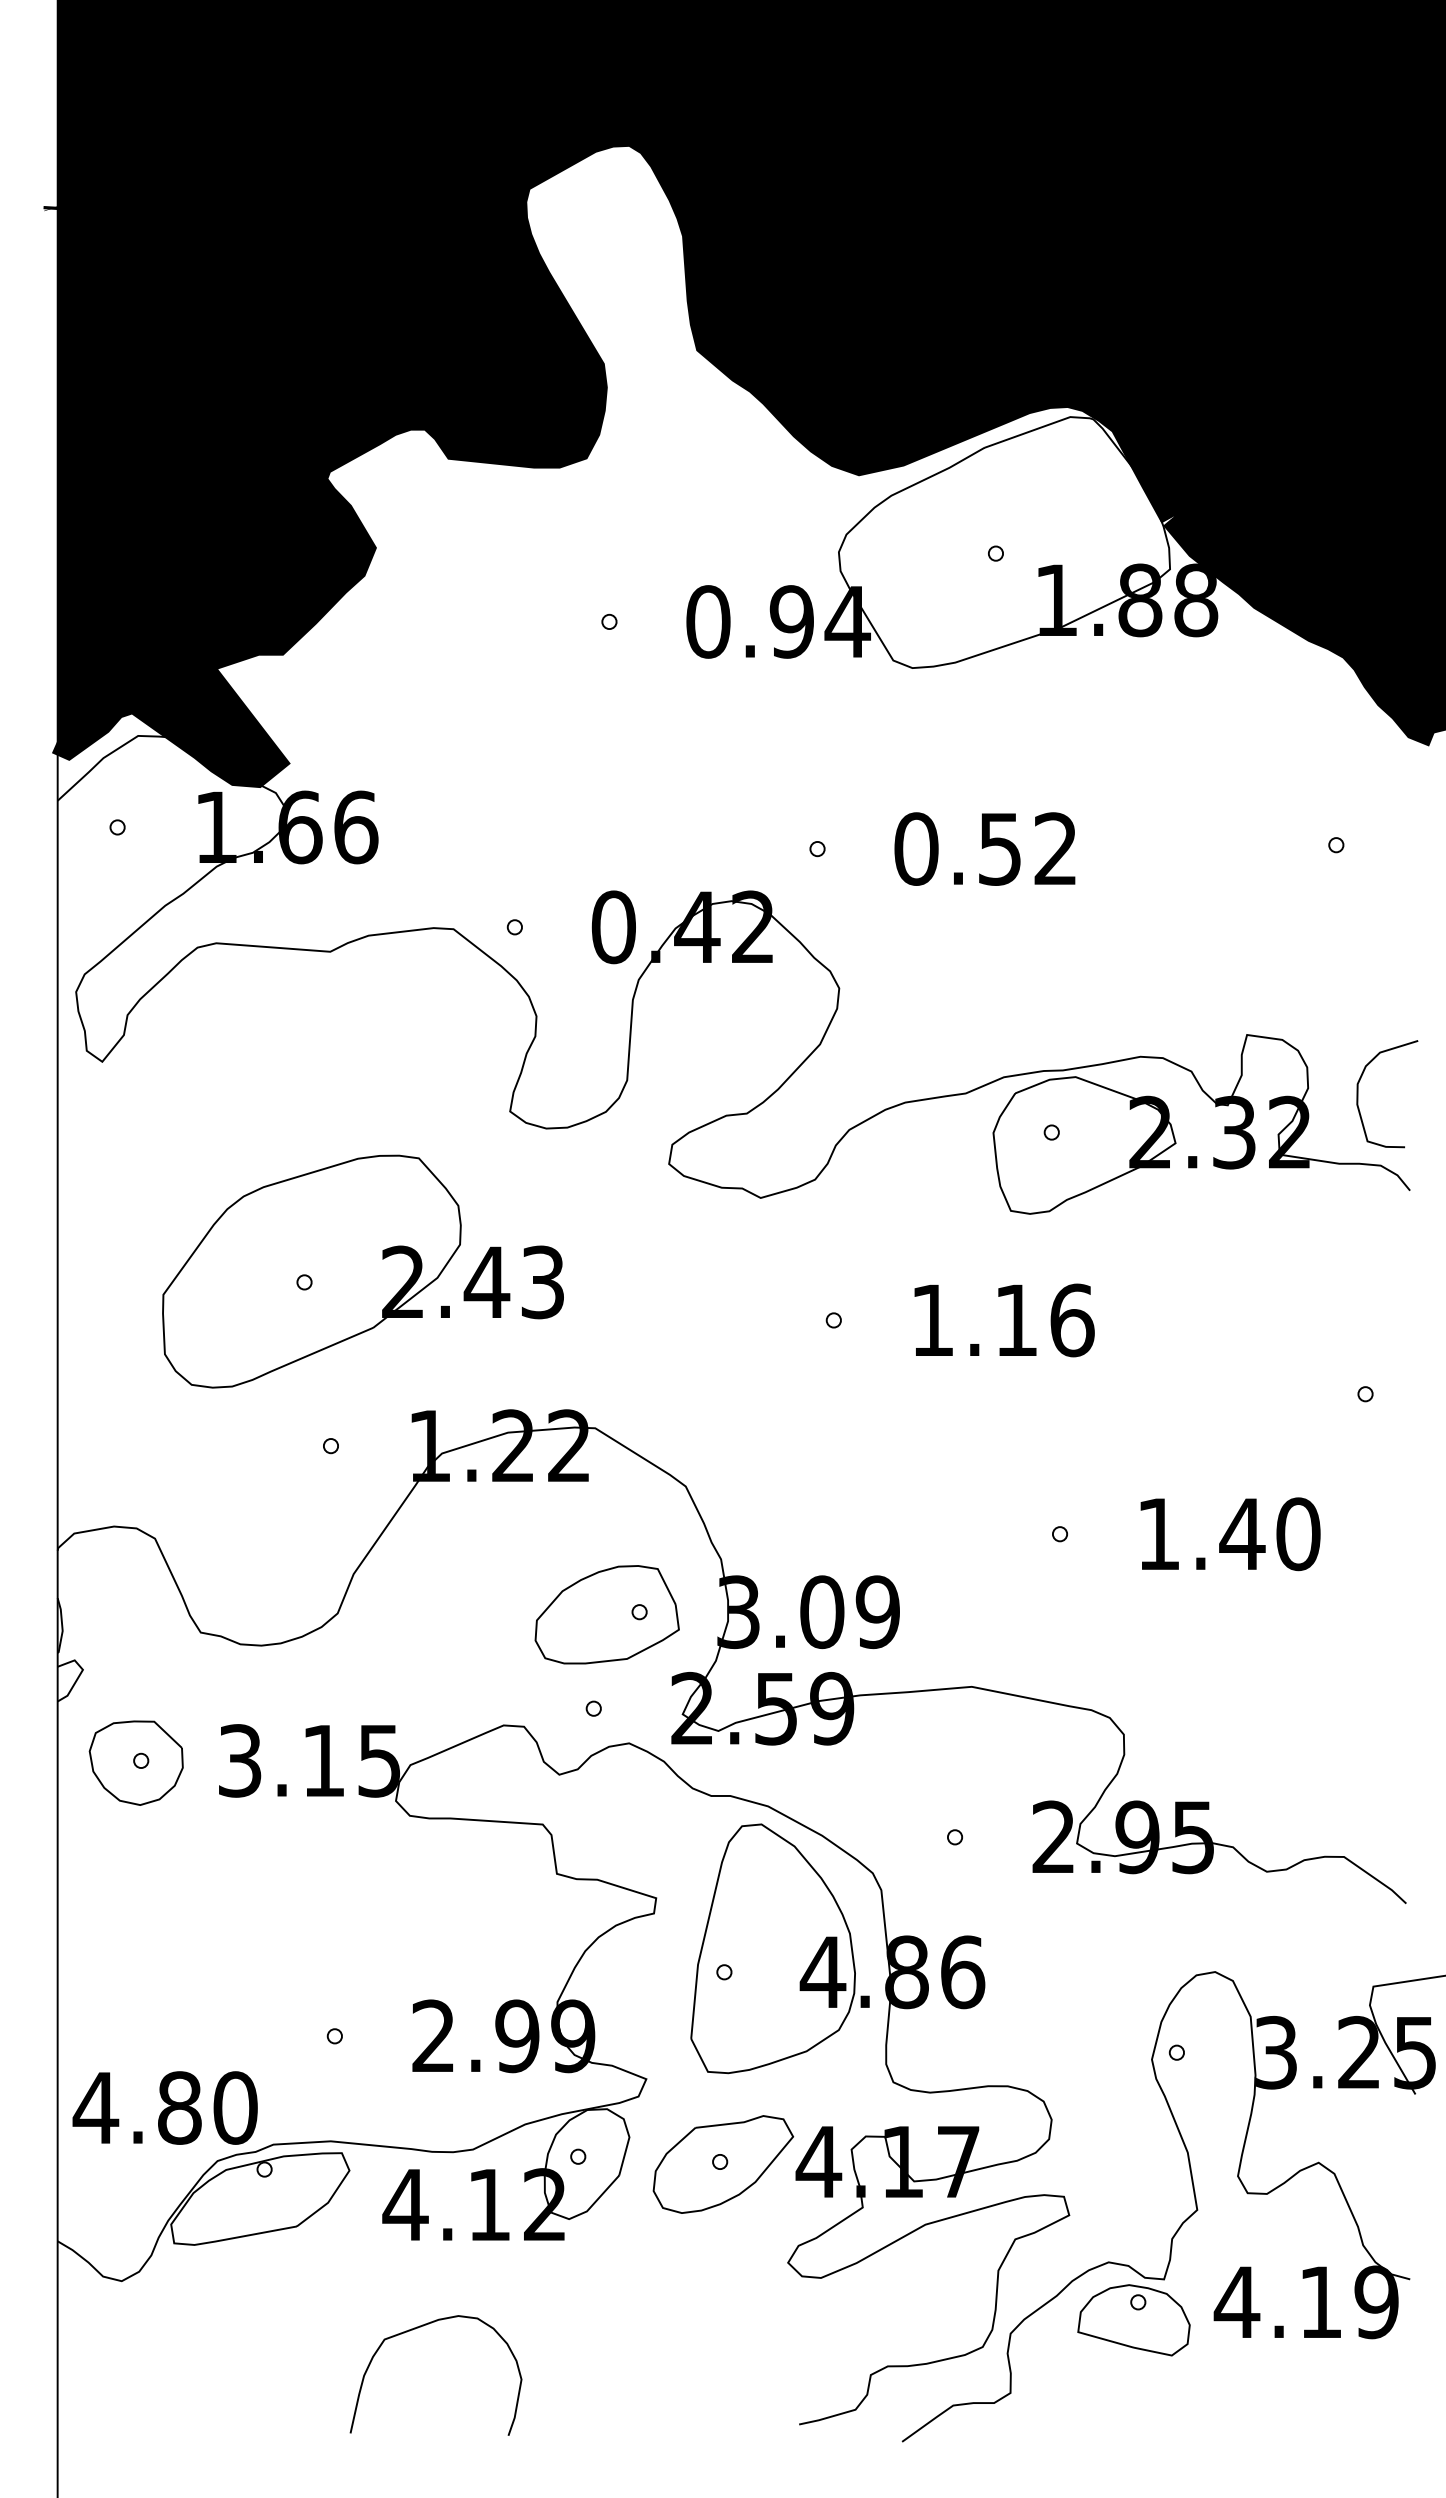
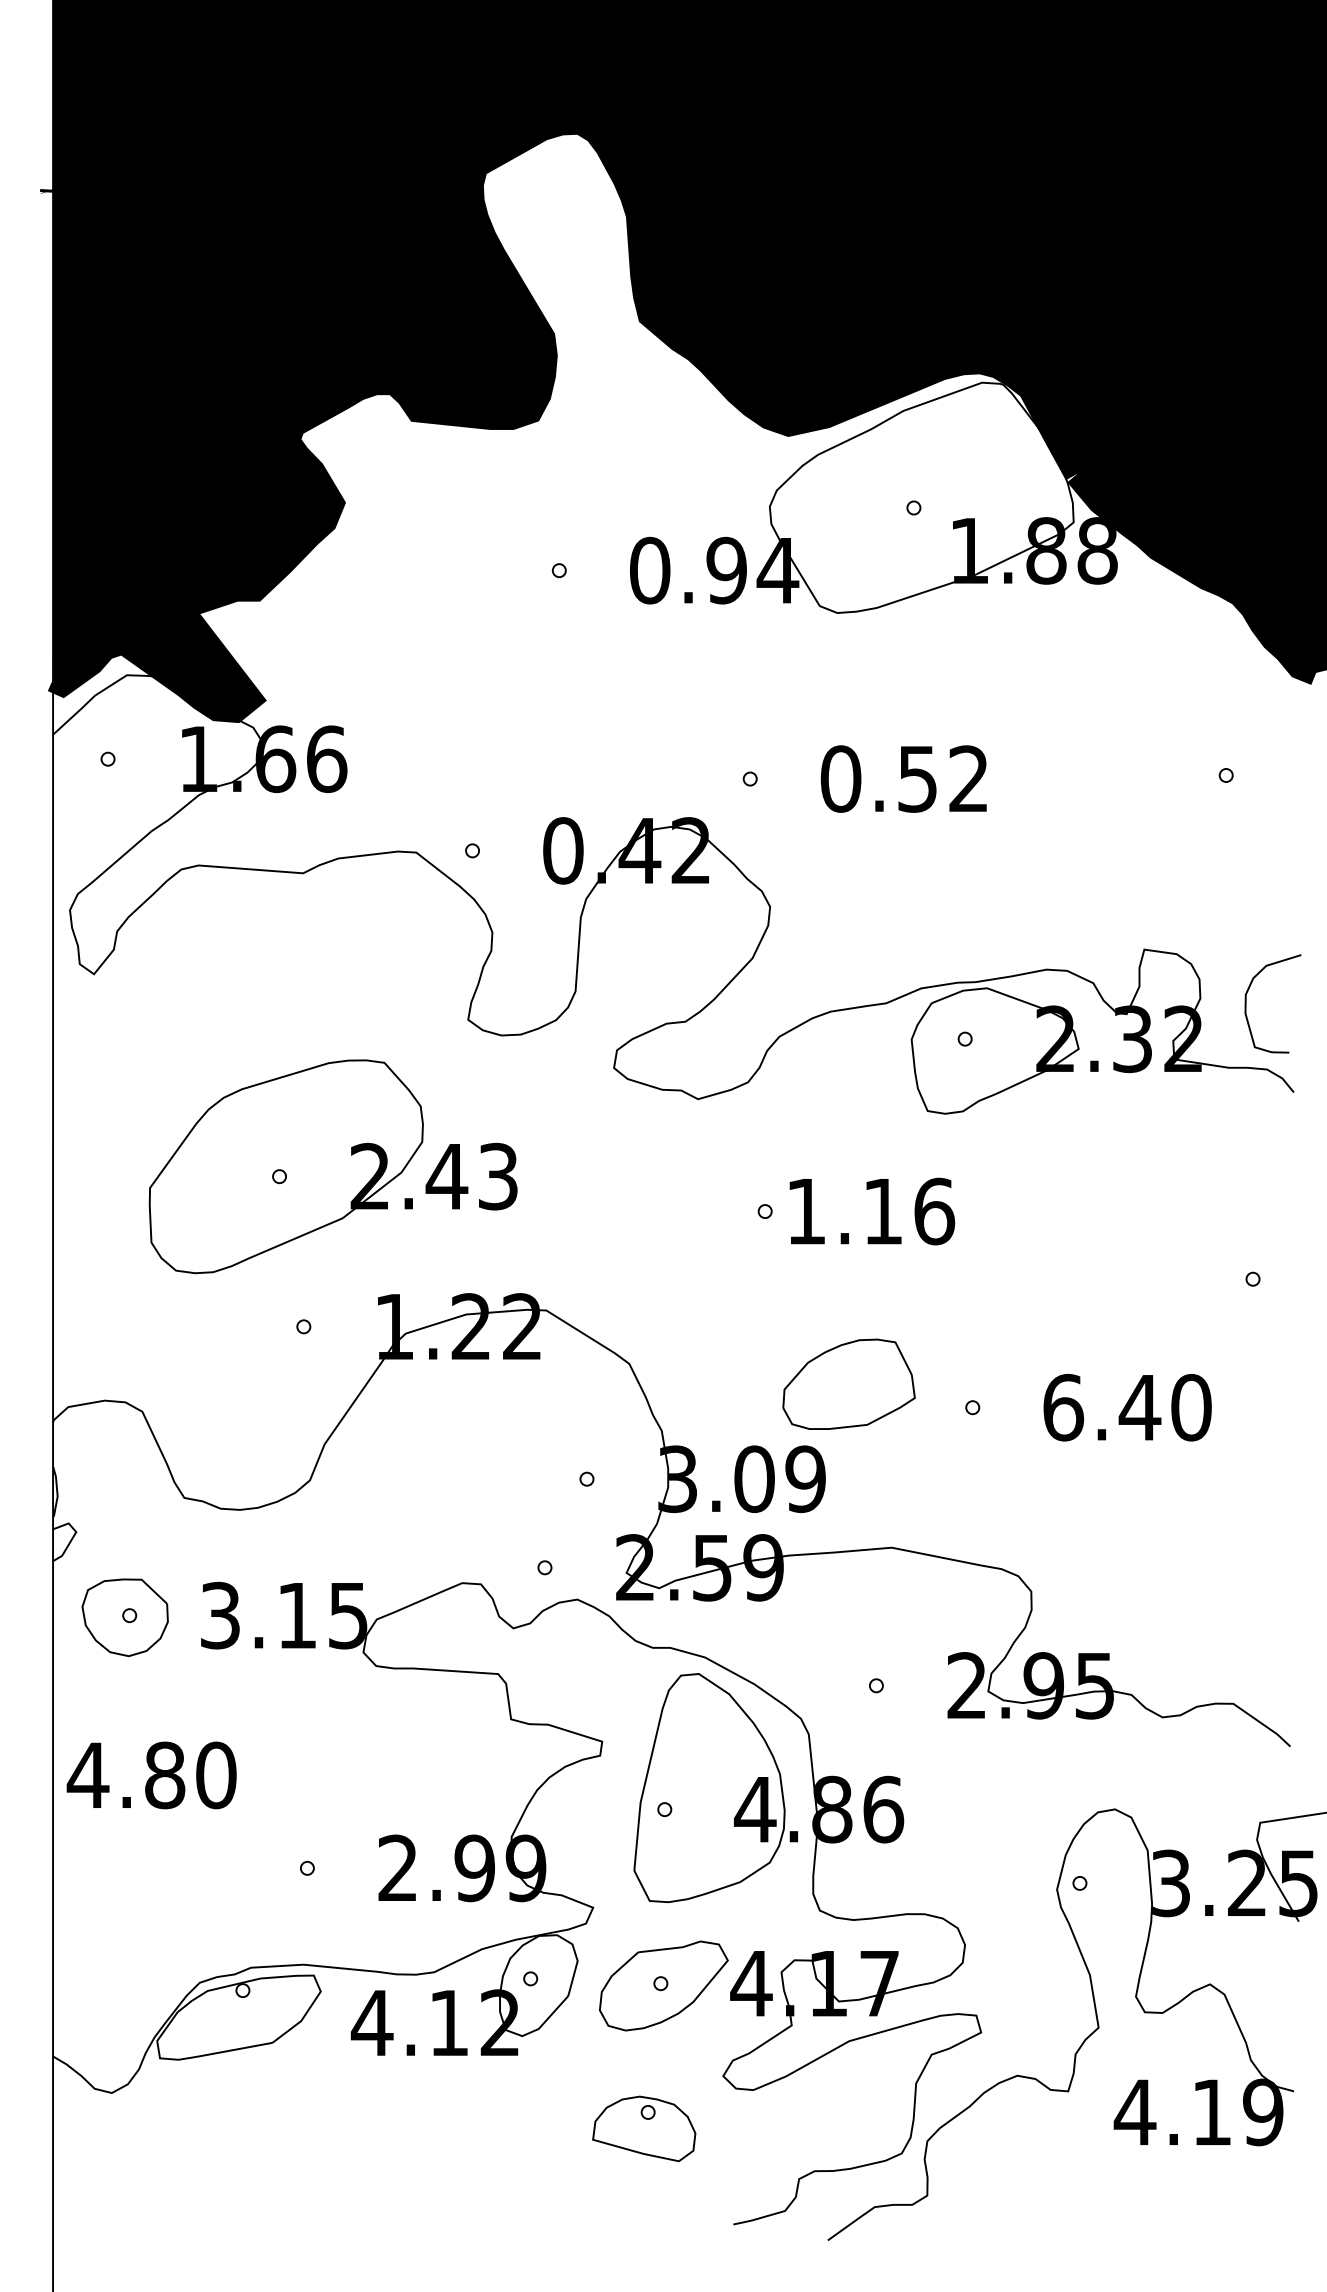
text: (1004, 1320) -> (872, 1211), moved
text: (1159, 1534) -> (1063, 1407), 1.40 -> 6.40
part: (606, 1614) -> (848, 1384), moved
text: (164, 2107) -> (151, 1774), moved
part: (1133, 2320) -> (643, 2129), moved
curve: (418, 2328) -> (384, 2136), removed

